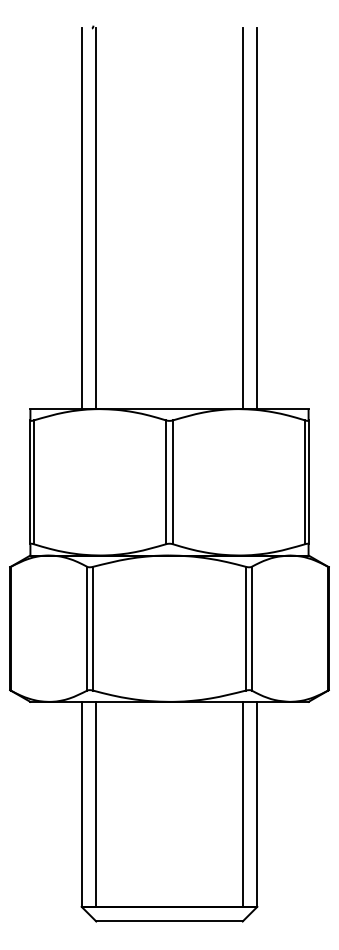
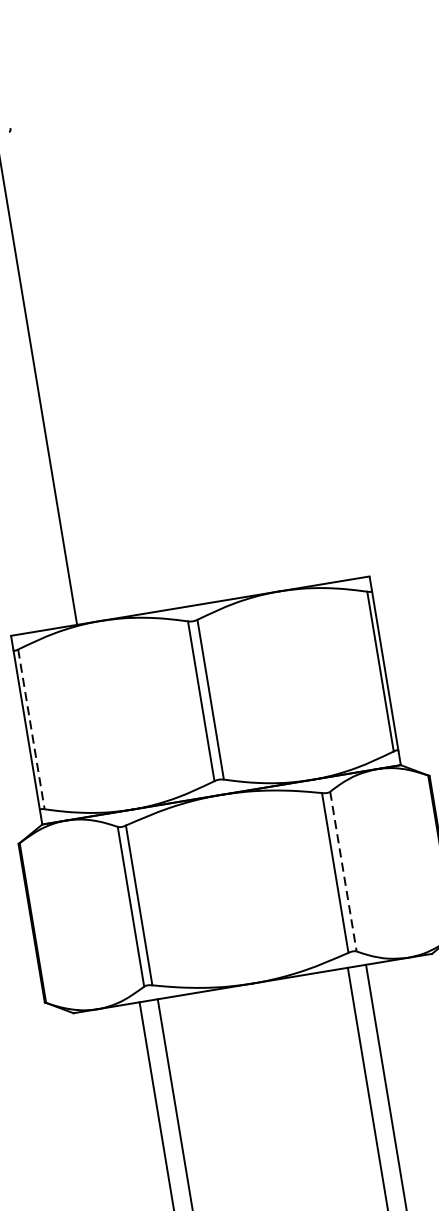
line: (95, 218) -> (54, 376), removed
line: (243, 218) -> (245, 344), removed
line: (257, 218) -> (263, 341), removed
line: (34, 482) -> (31, 729), solid -> dashed
line: (251, 628) -> (342, 871), solid -> dashed

